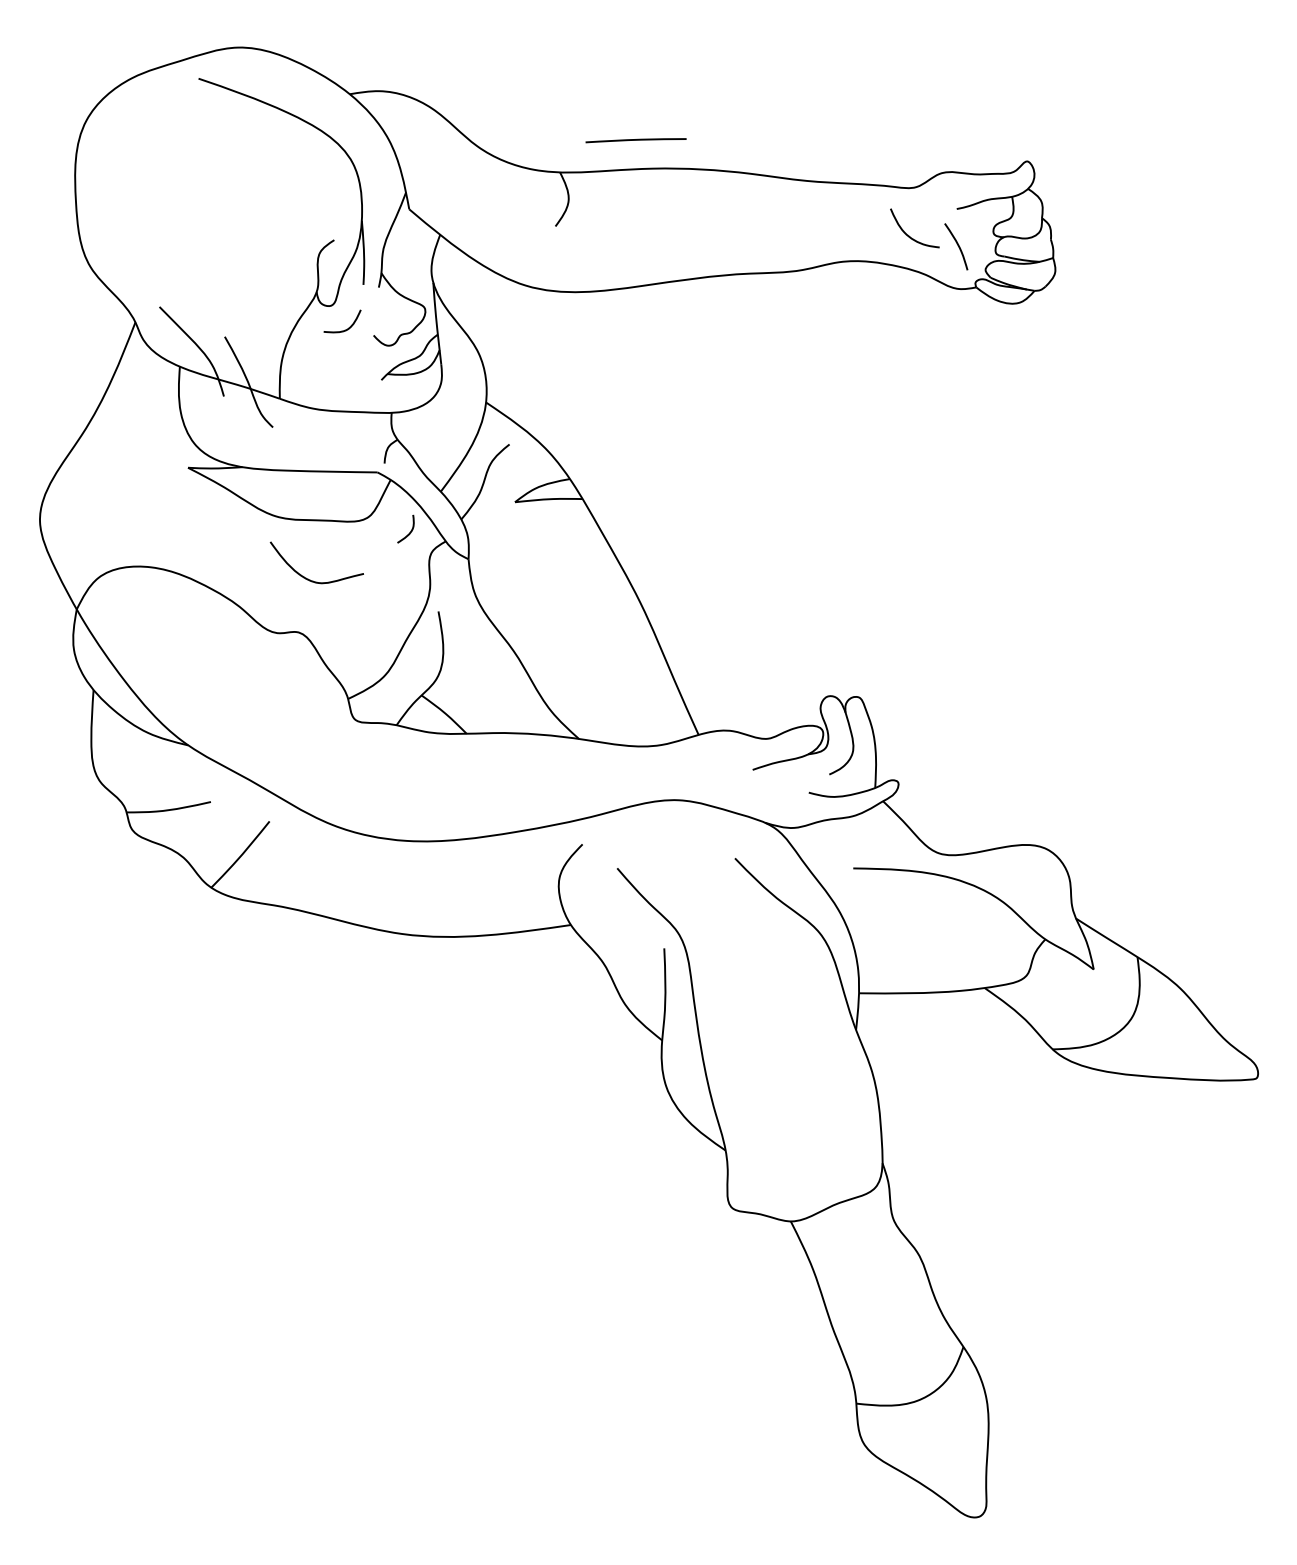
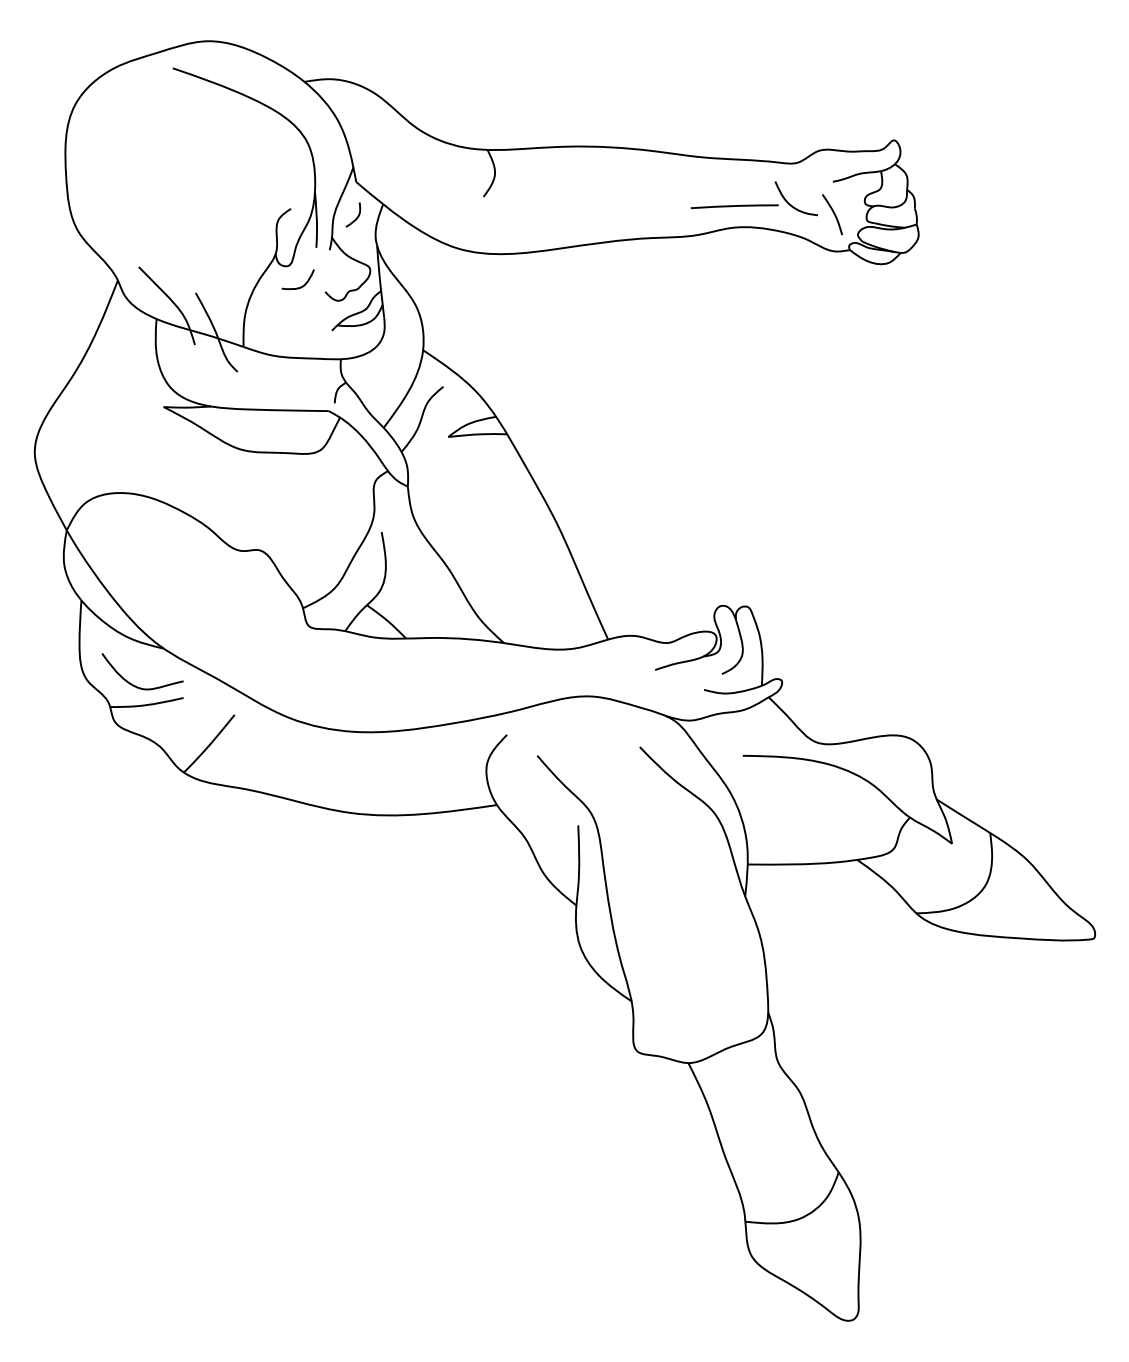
line: (635, 140) -> (734, 206), moved
curve: (410, 530) -> (357, 216), moved
curve: (308, 578) -> (135, 685), moved

